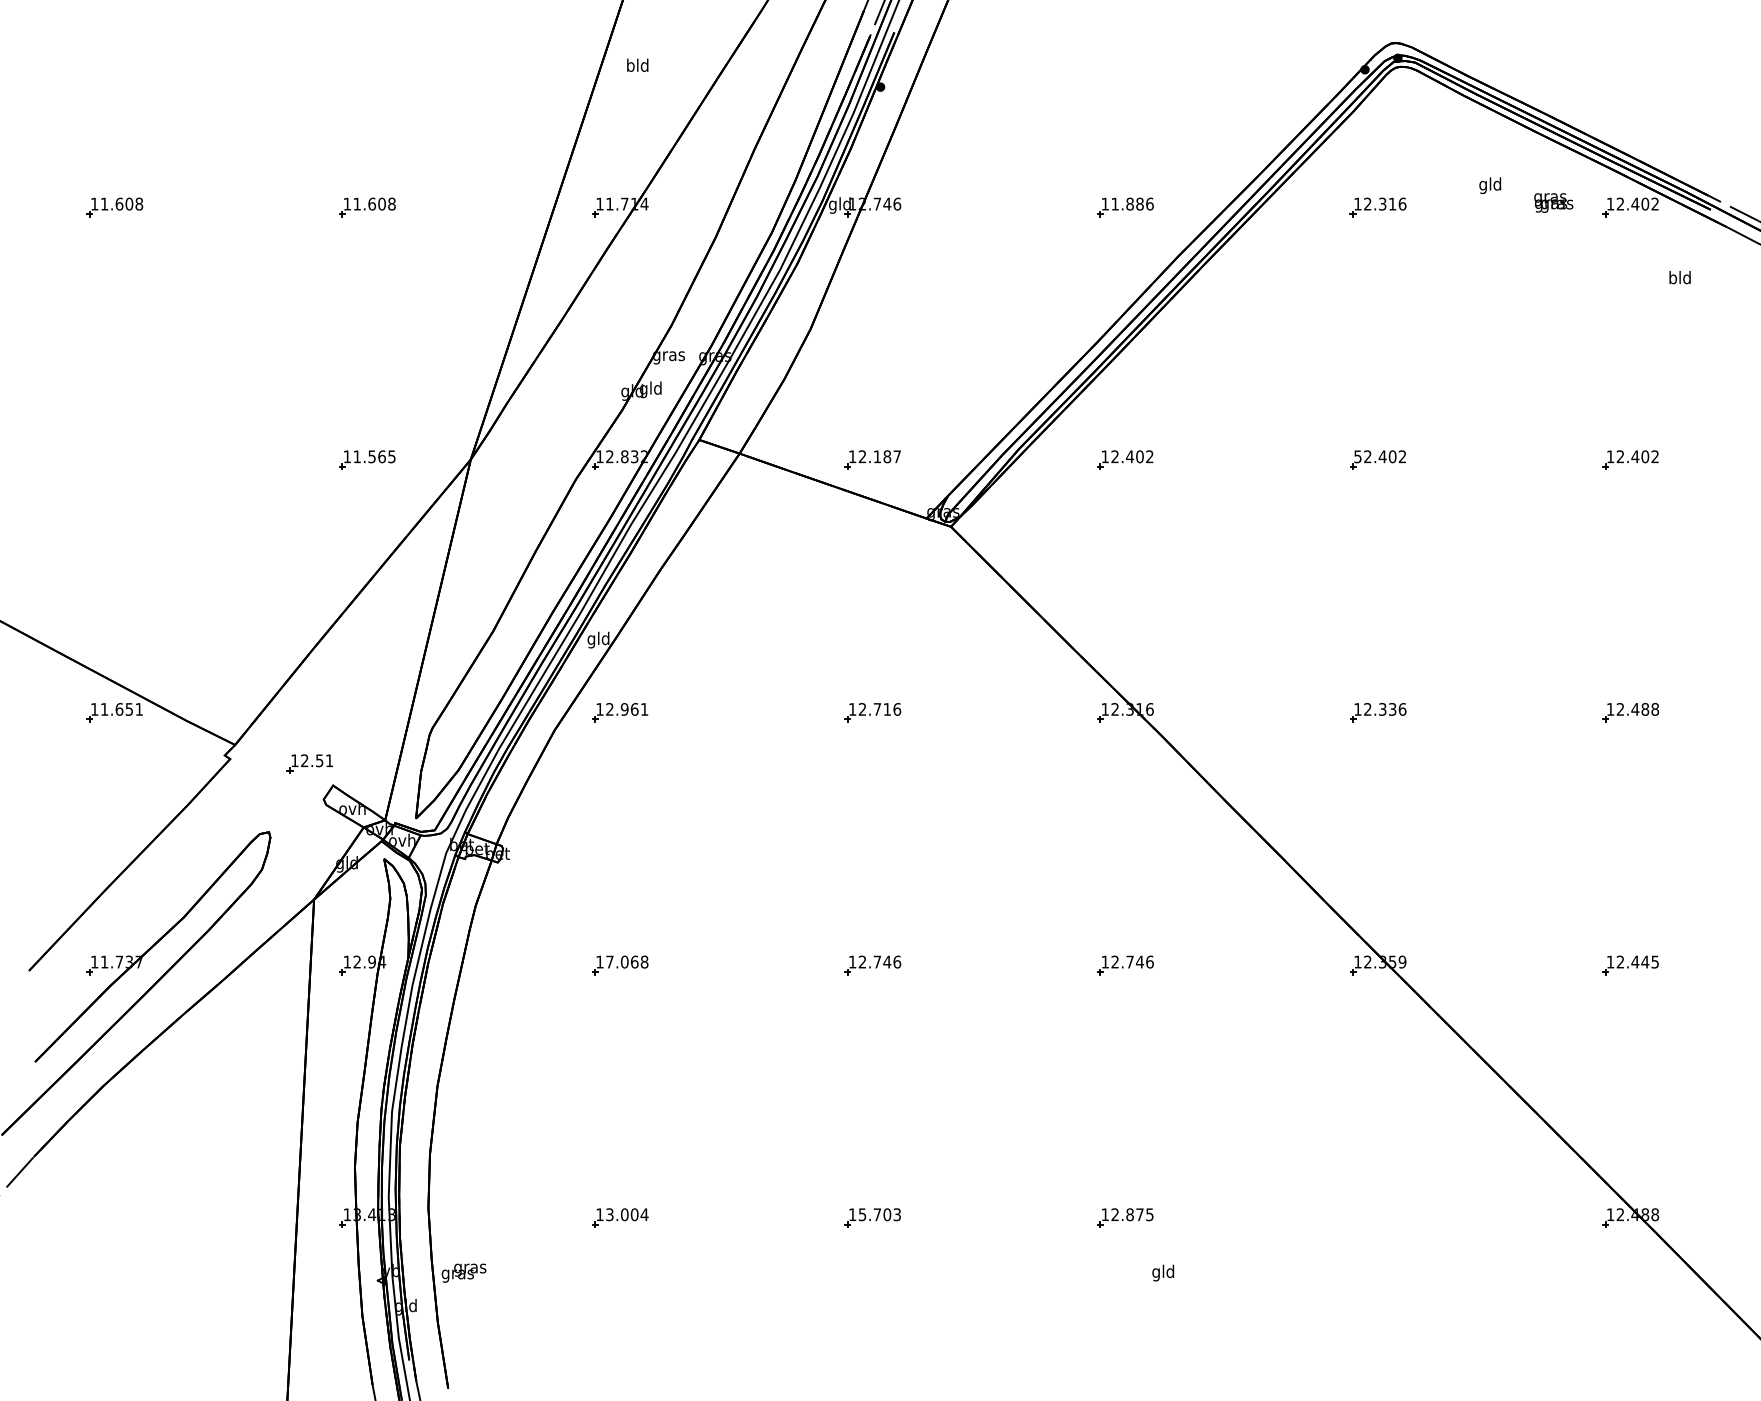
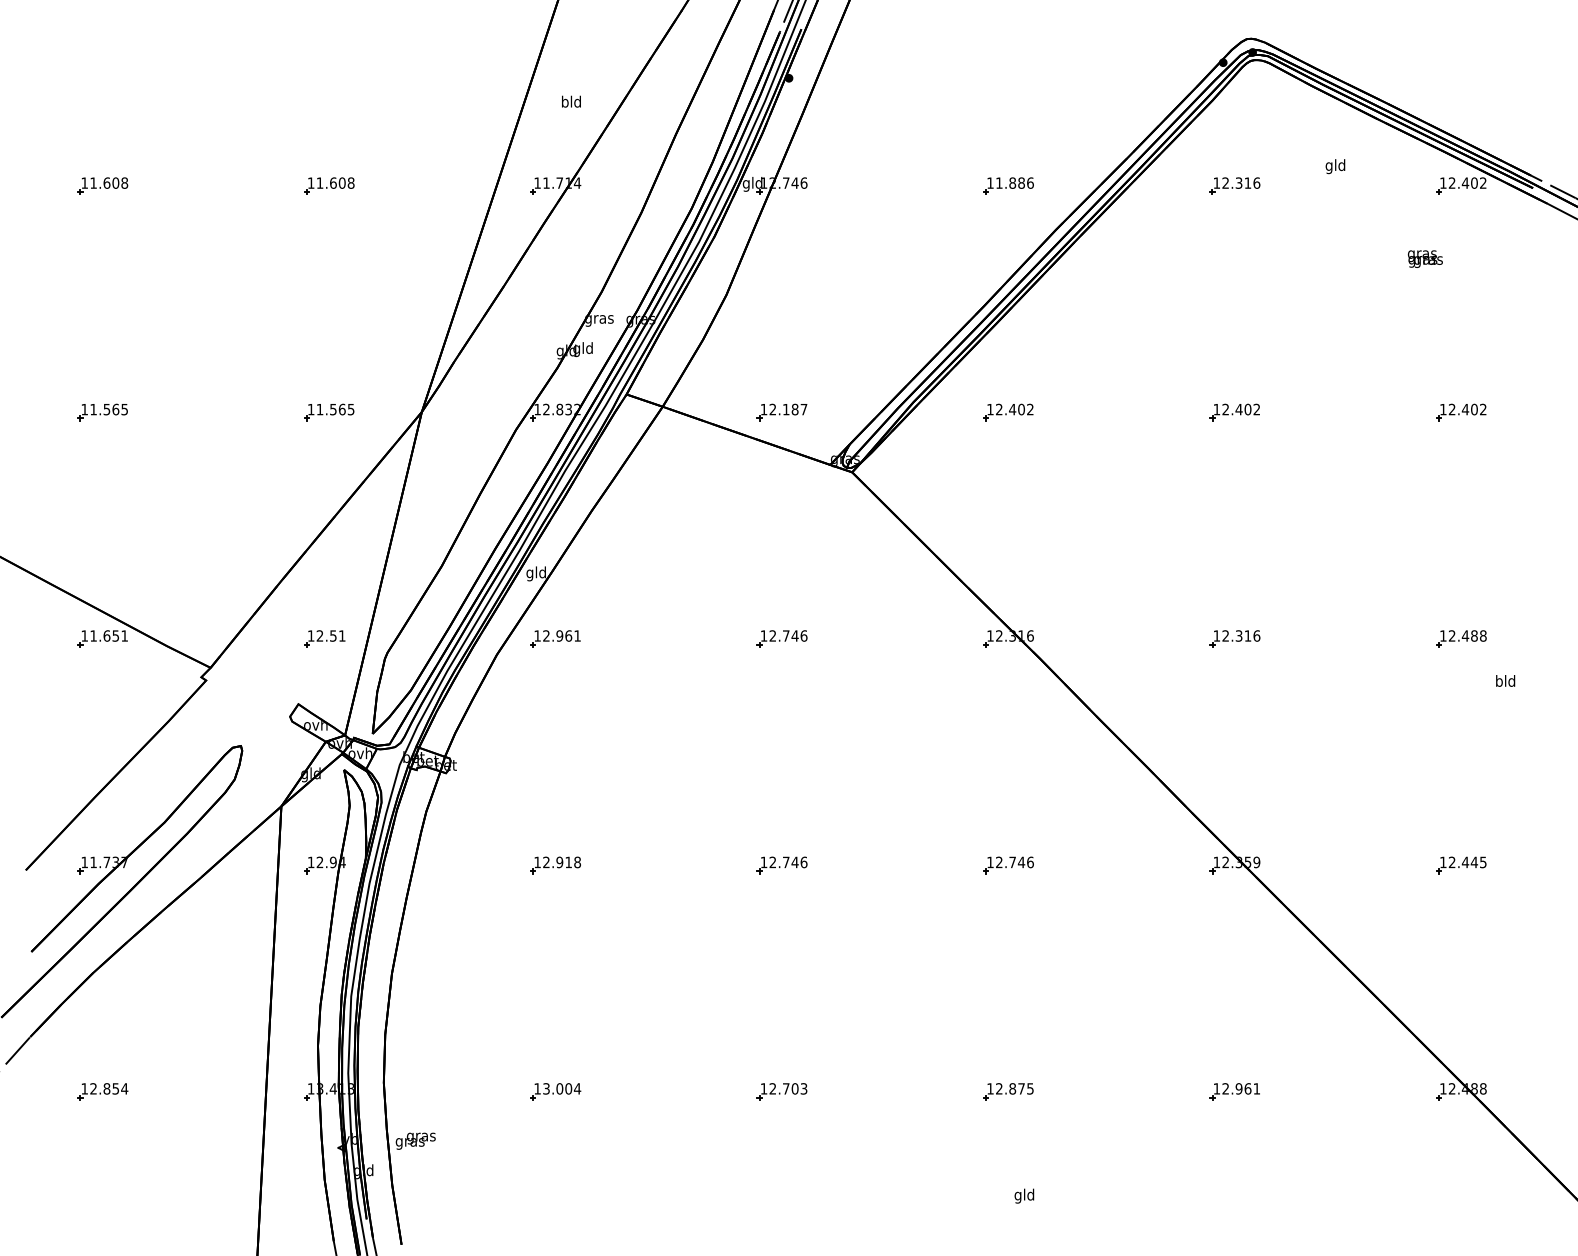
text: (637, 65) -> (571, 101), moved
text: (1552, 202) -> (1424, 258), moved
text: (1679, 277) -> (1505, 680), moved
text: (1357, 456) -> (1216, 409), 52.402 -> 12.402
part: (114, 460) -> (102, 412), added
text: (886, 708) -> (794, 635), 12.716 -> 12.746
text: (1392, 708) -> (1247, 635), 12.336 -> 12.316
part: (309, 763) -> (324, 638), moved
text: (622, 962) -> (557, 862), 17.068 -> 12.918
text: (862, 1214) -> (772, 1088), 15.703 -> 12.703
part: (114, 1217) -> (102, 1091), added
part: (1377, 1217) -> (1234, 1091), added
text: (1163, 1272) -> (1024, 1195), moved

